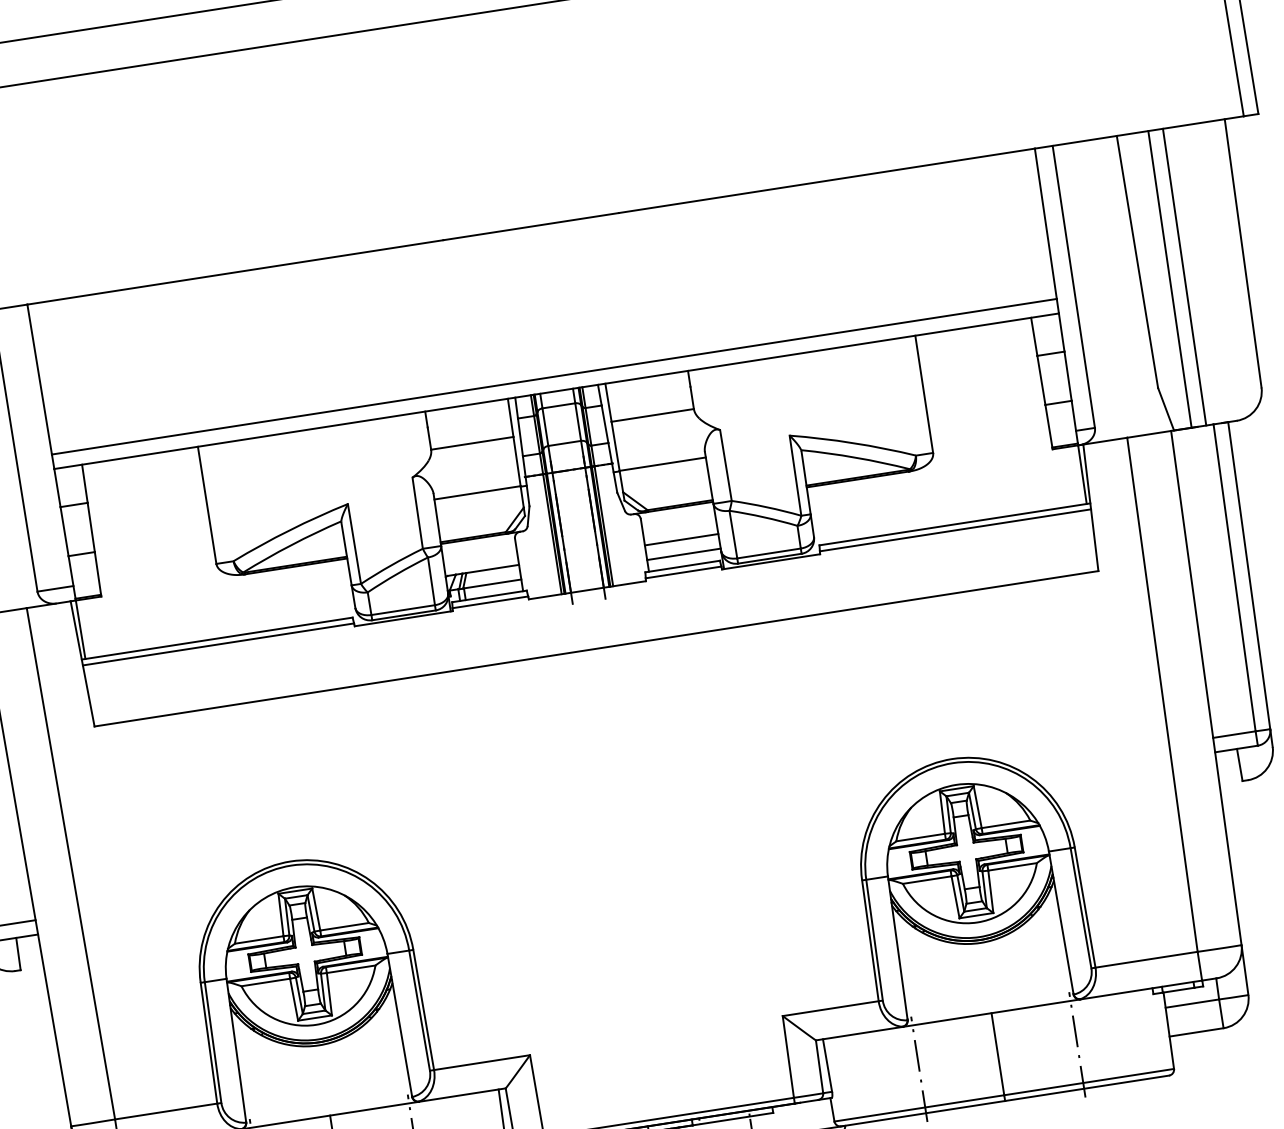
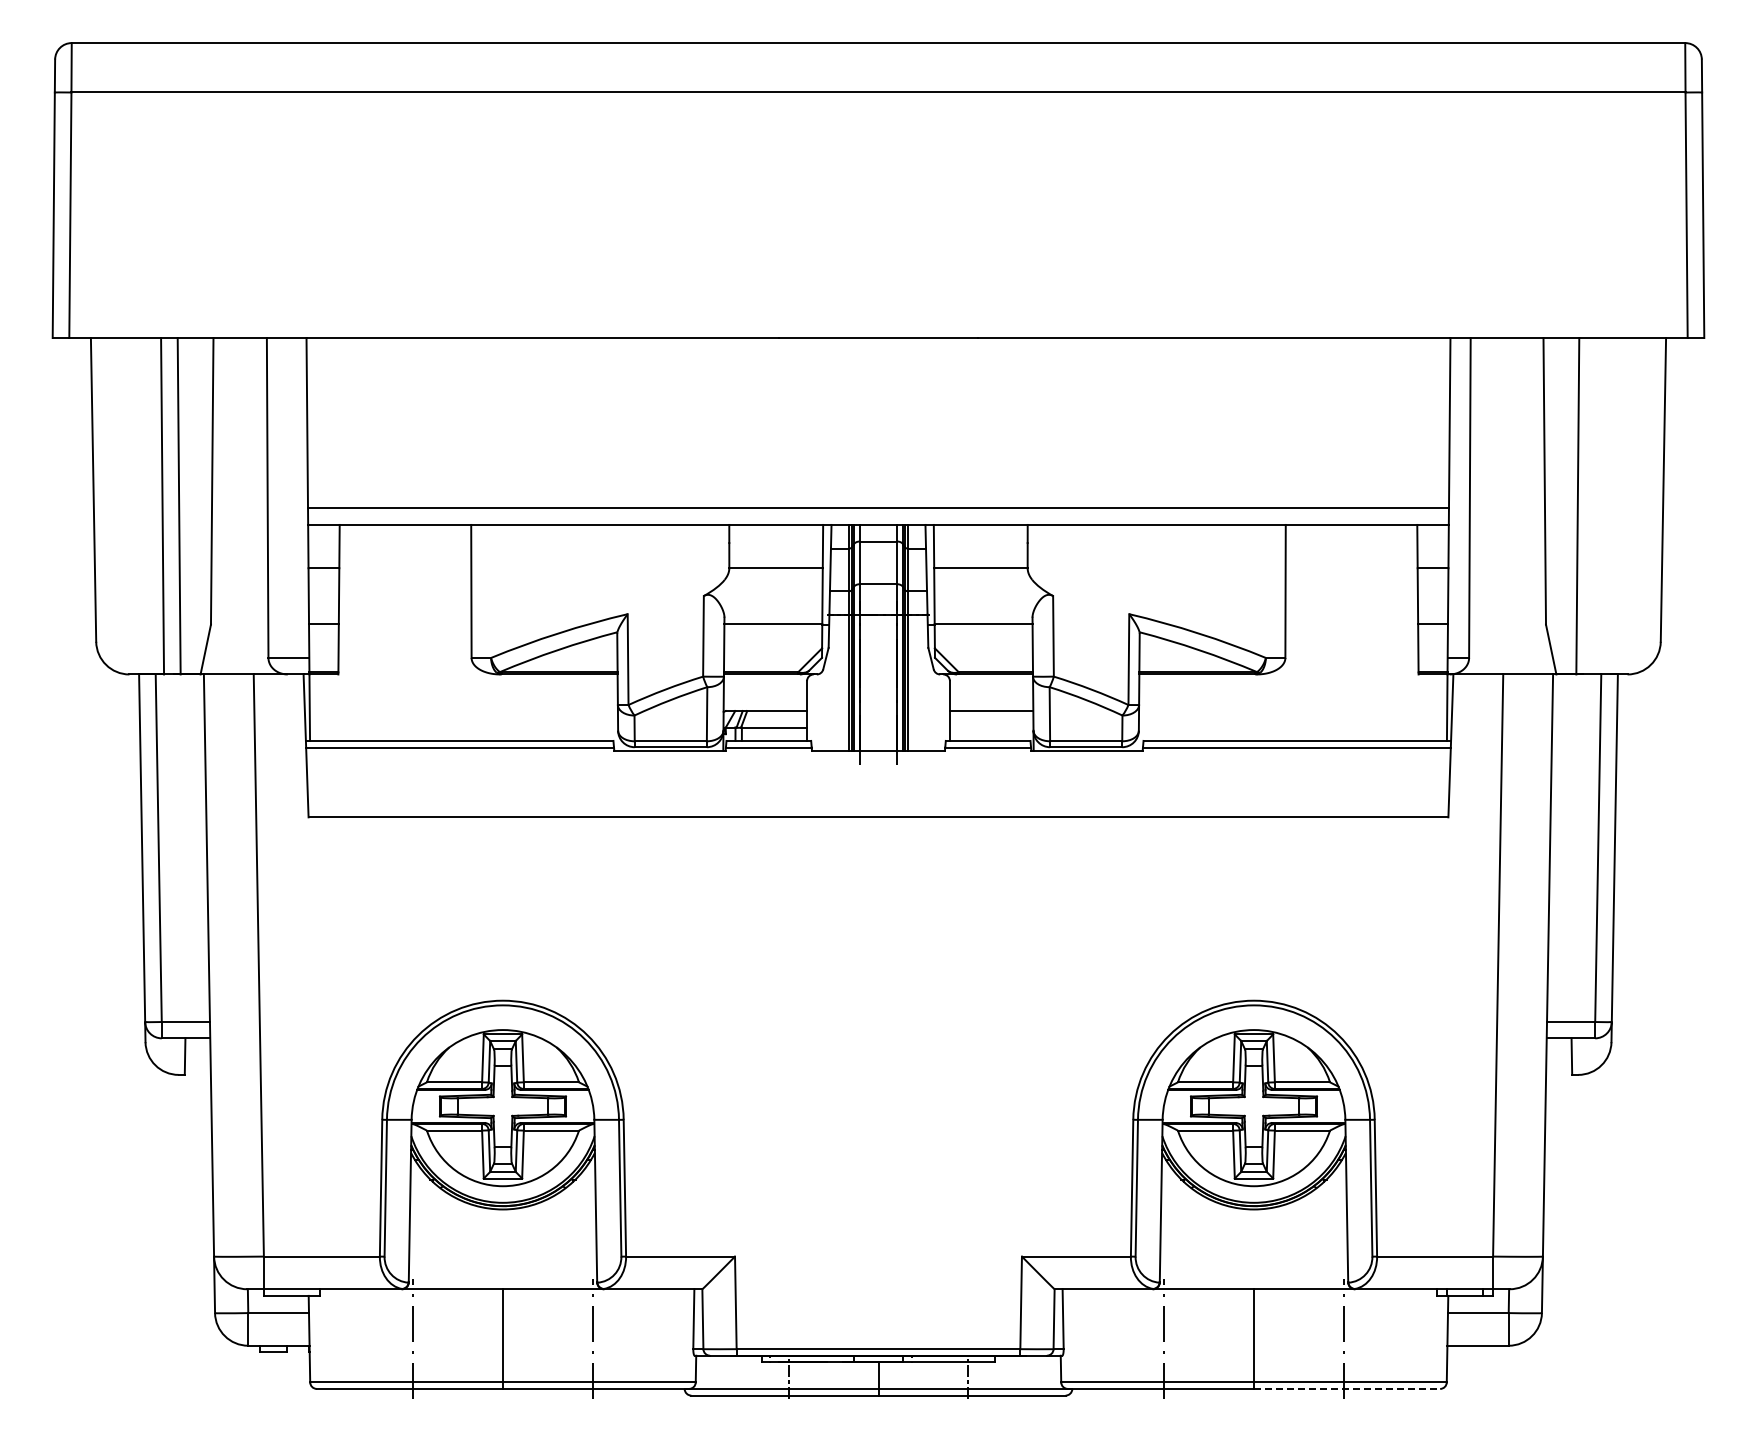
line: (1183, 277) -> (1593, 506), removed
line: (683, 554) -> (991, 727), removed
line: (1087, 1087) -> (1347, 1388), solid -> dashed

